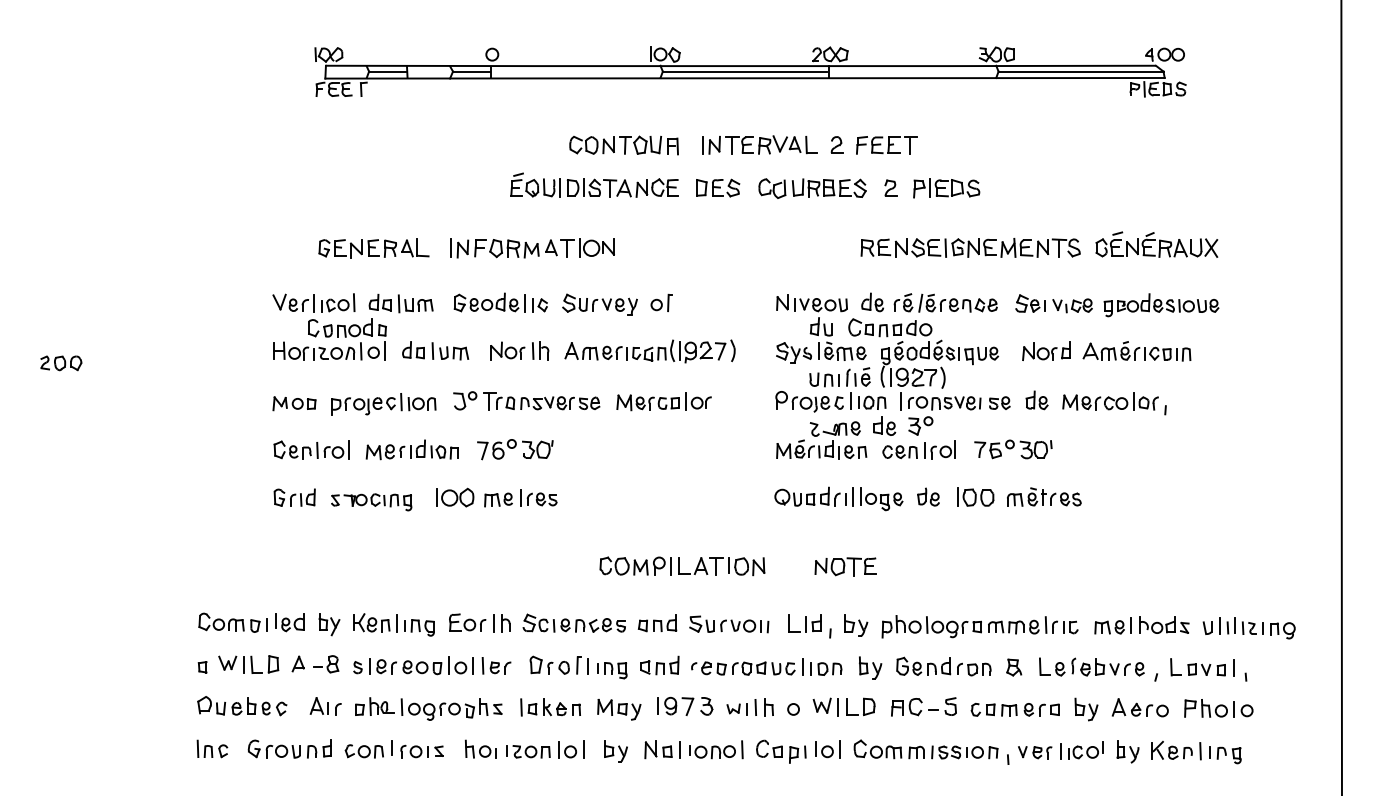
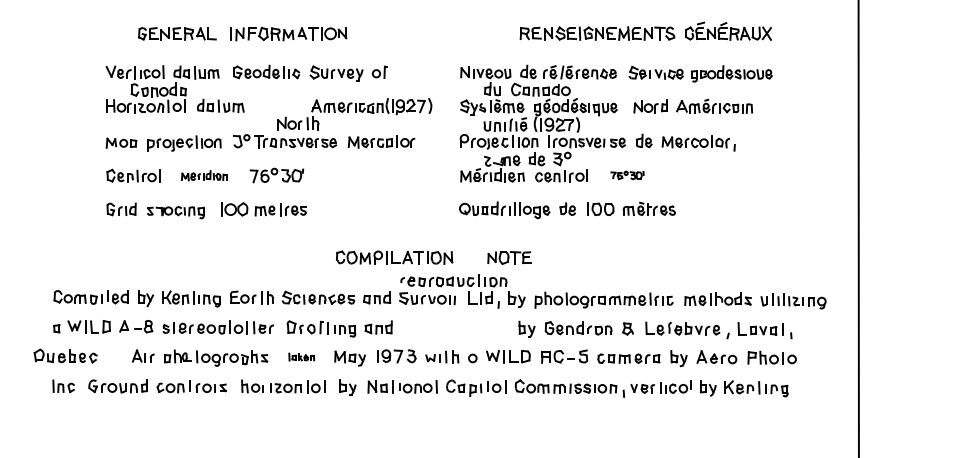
part: (519, 350) -> (298, 123), moved
part: (411, 449) -> (203, 175), size x0.7
part: (1013, 449) -> (627, 175), size x0.6
part: (766, 666) -> (453, 280), moved
part: (242, 706) -> (65, 356), moved
part: (550, 707) -> (301, 357), size x0.6

